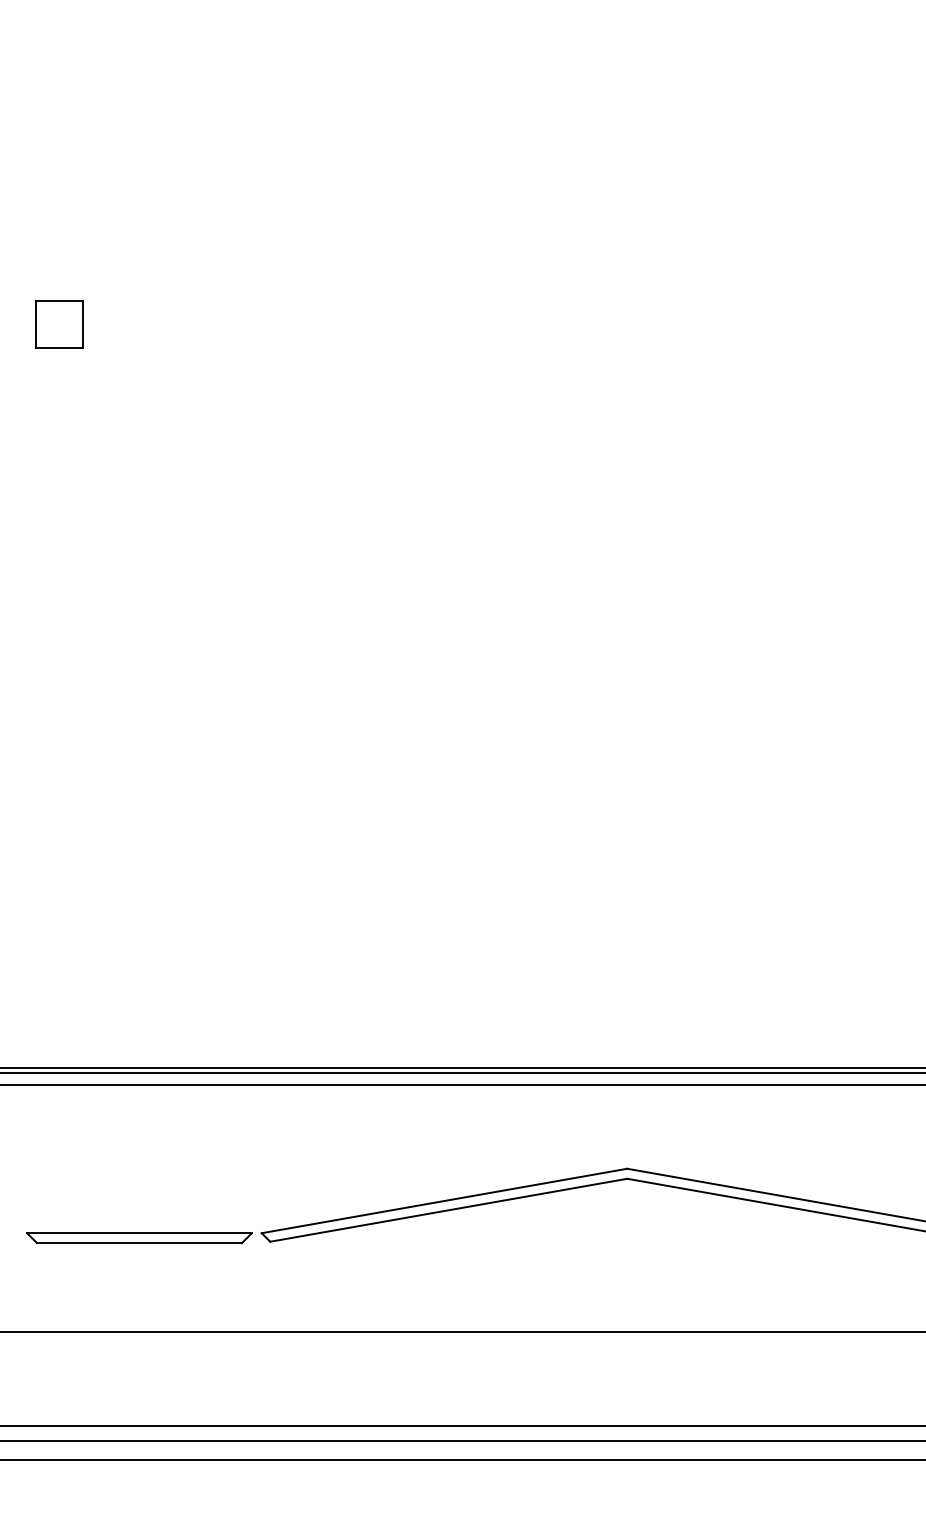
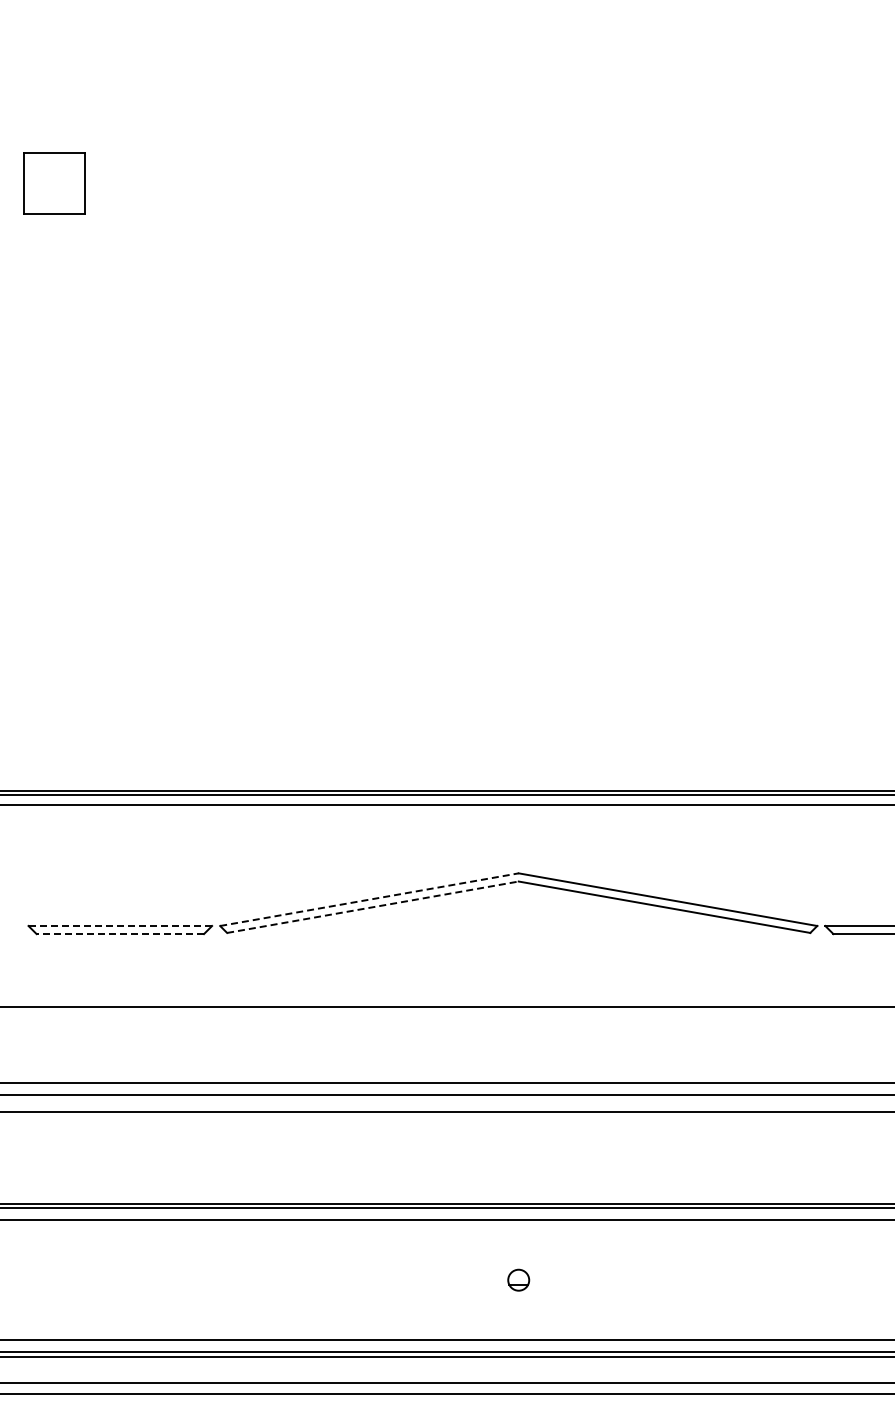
part: (58, 324) -> (54, 183), size x1.6
line: (444, 1200) -> (369, 899), solid -> dashed
line: (449, 1210) -> (373, 907), solid -> dashed
line: (139, 1232) -> (120, 925), solid -> dashed
line: (139, 1243) -> (120, 934), solid -> dashed

